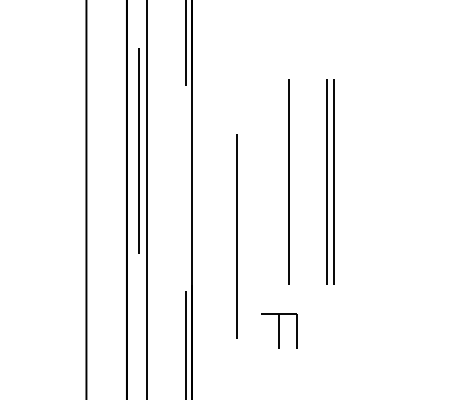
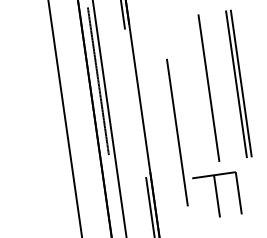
part: (278, 330) -> (216, 195), size x1.67

